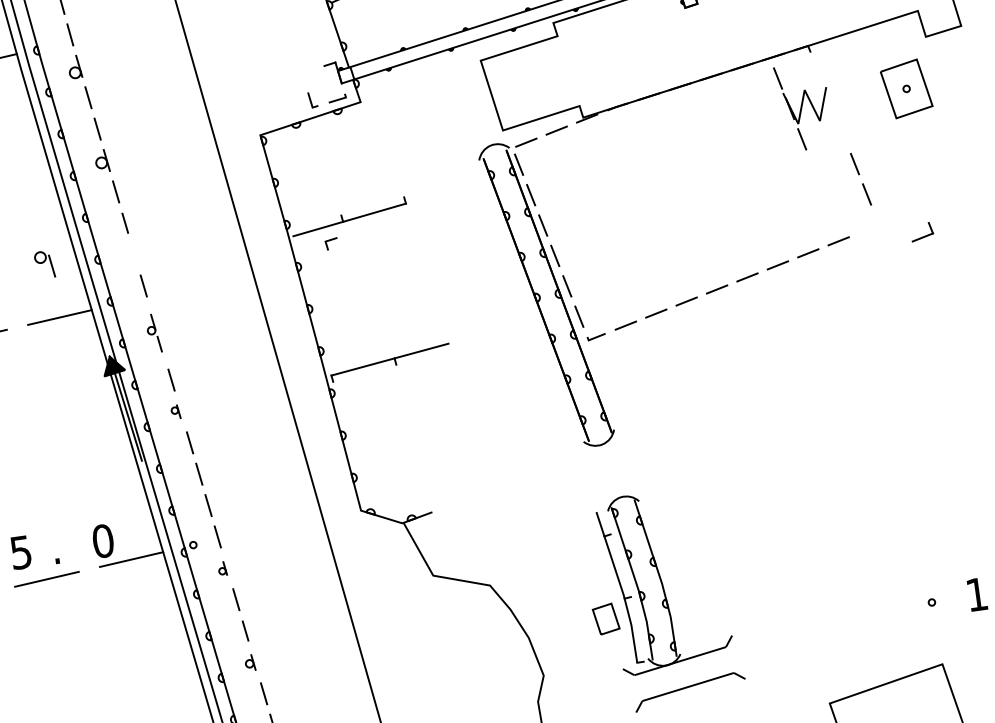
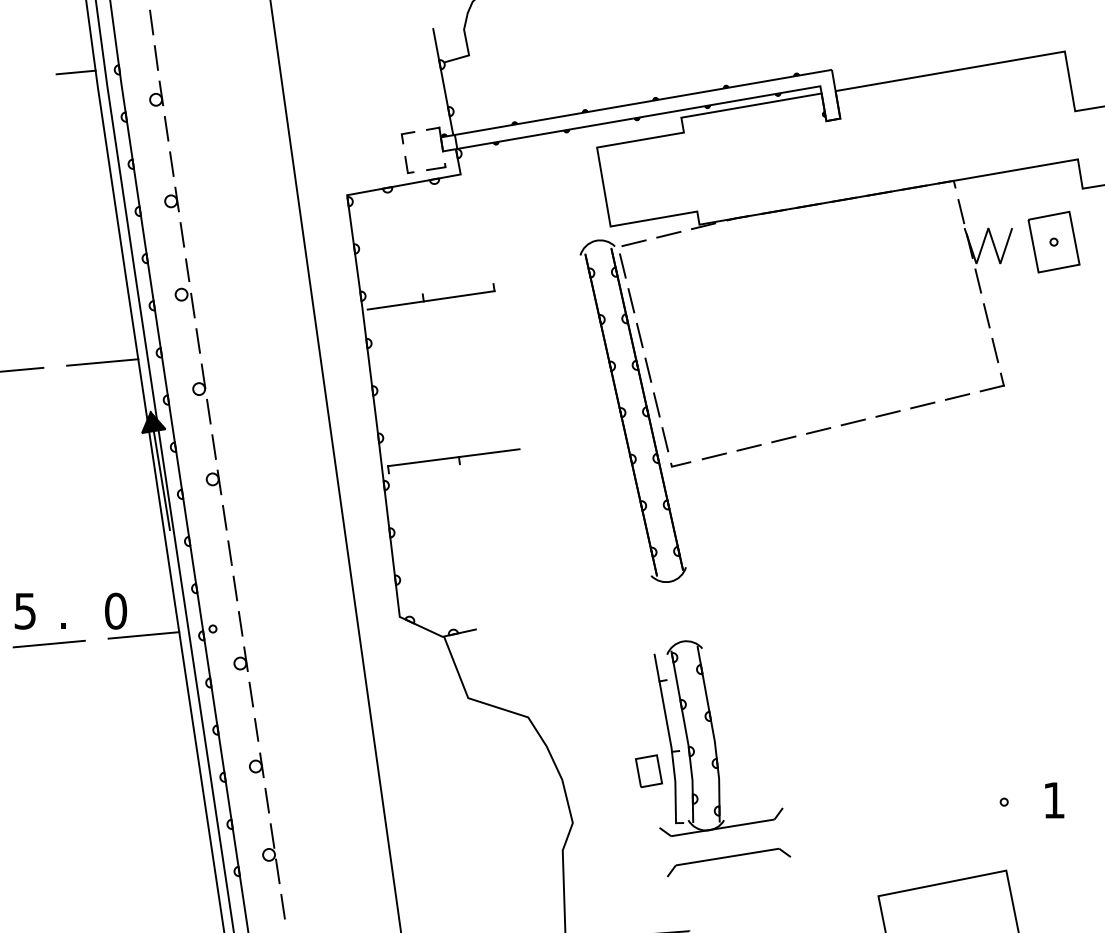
part: (803, 107) -> (984, 246), moved
part: (921, 232) -> (991, 382), moved
line: (330, 241) -> (407, 134), moved
part: (44, 264) -> (184, 302), moved
part: (153, 333) -> (201, 393), size x1.43
part: (175, 412) -> (213, 482), size x1.67
part: (221, 568) -> (240, 658), size x1.67
part: (249, 662) -> (256, 764), size x1.43

